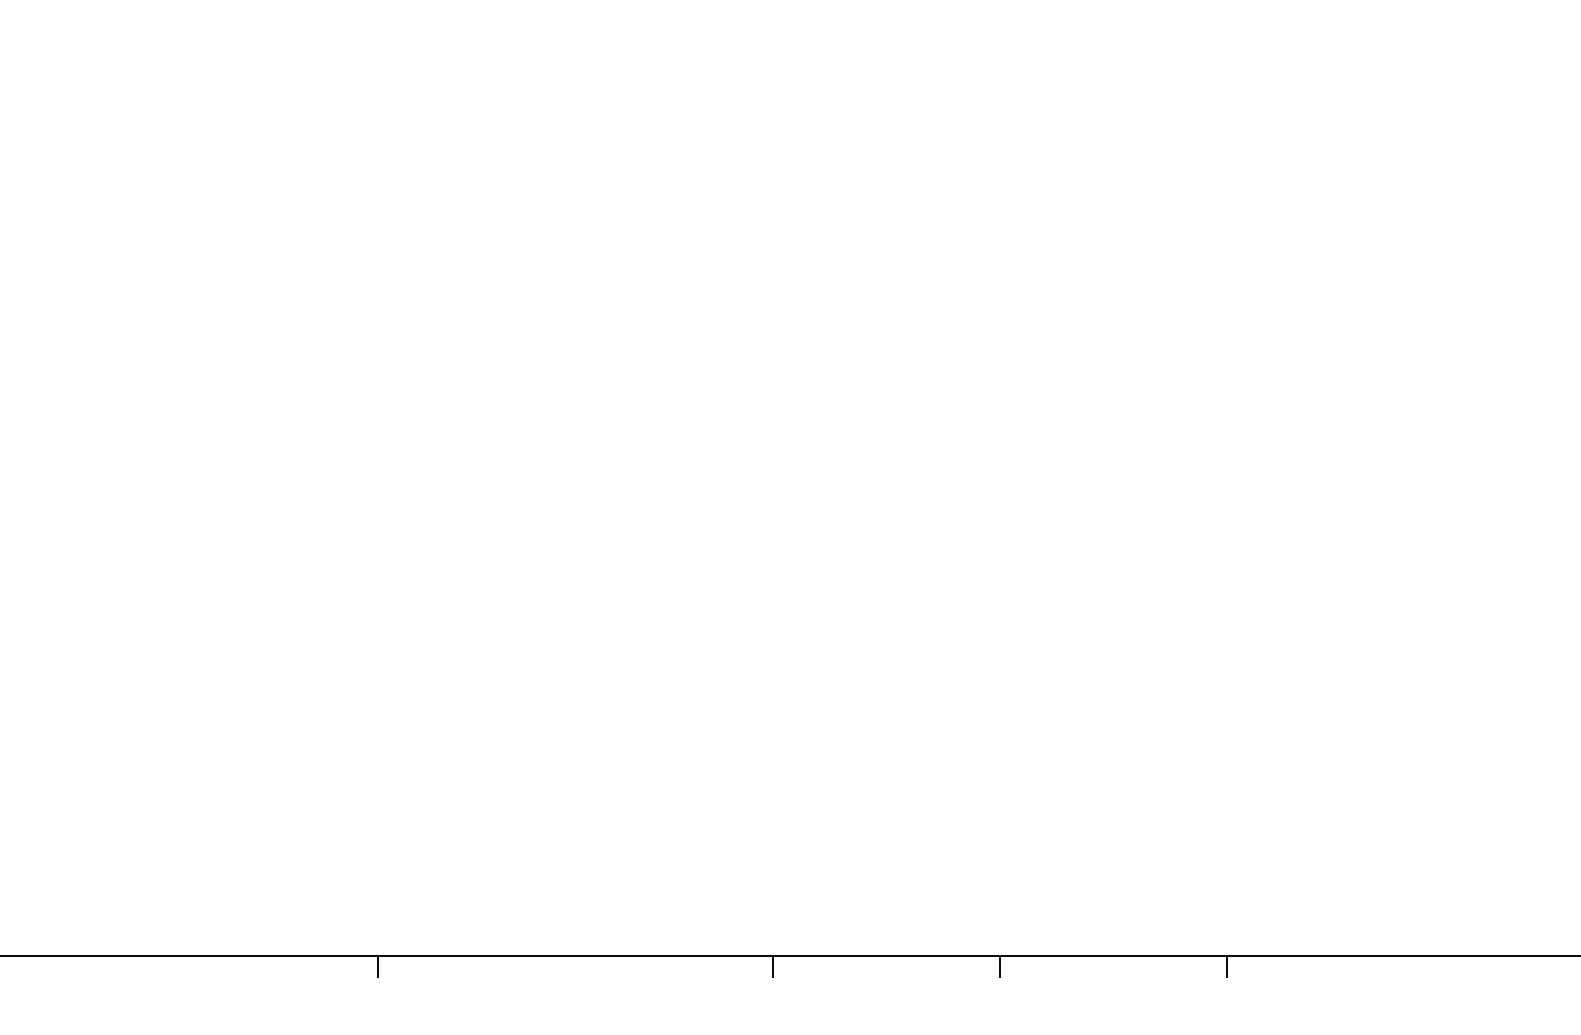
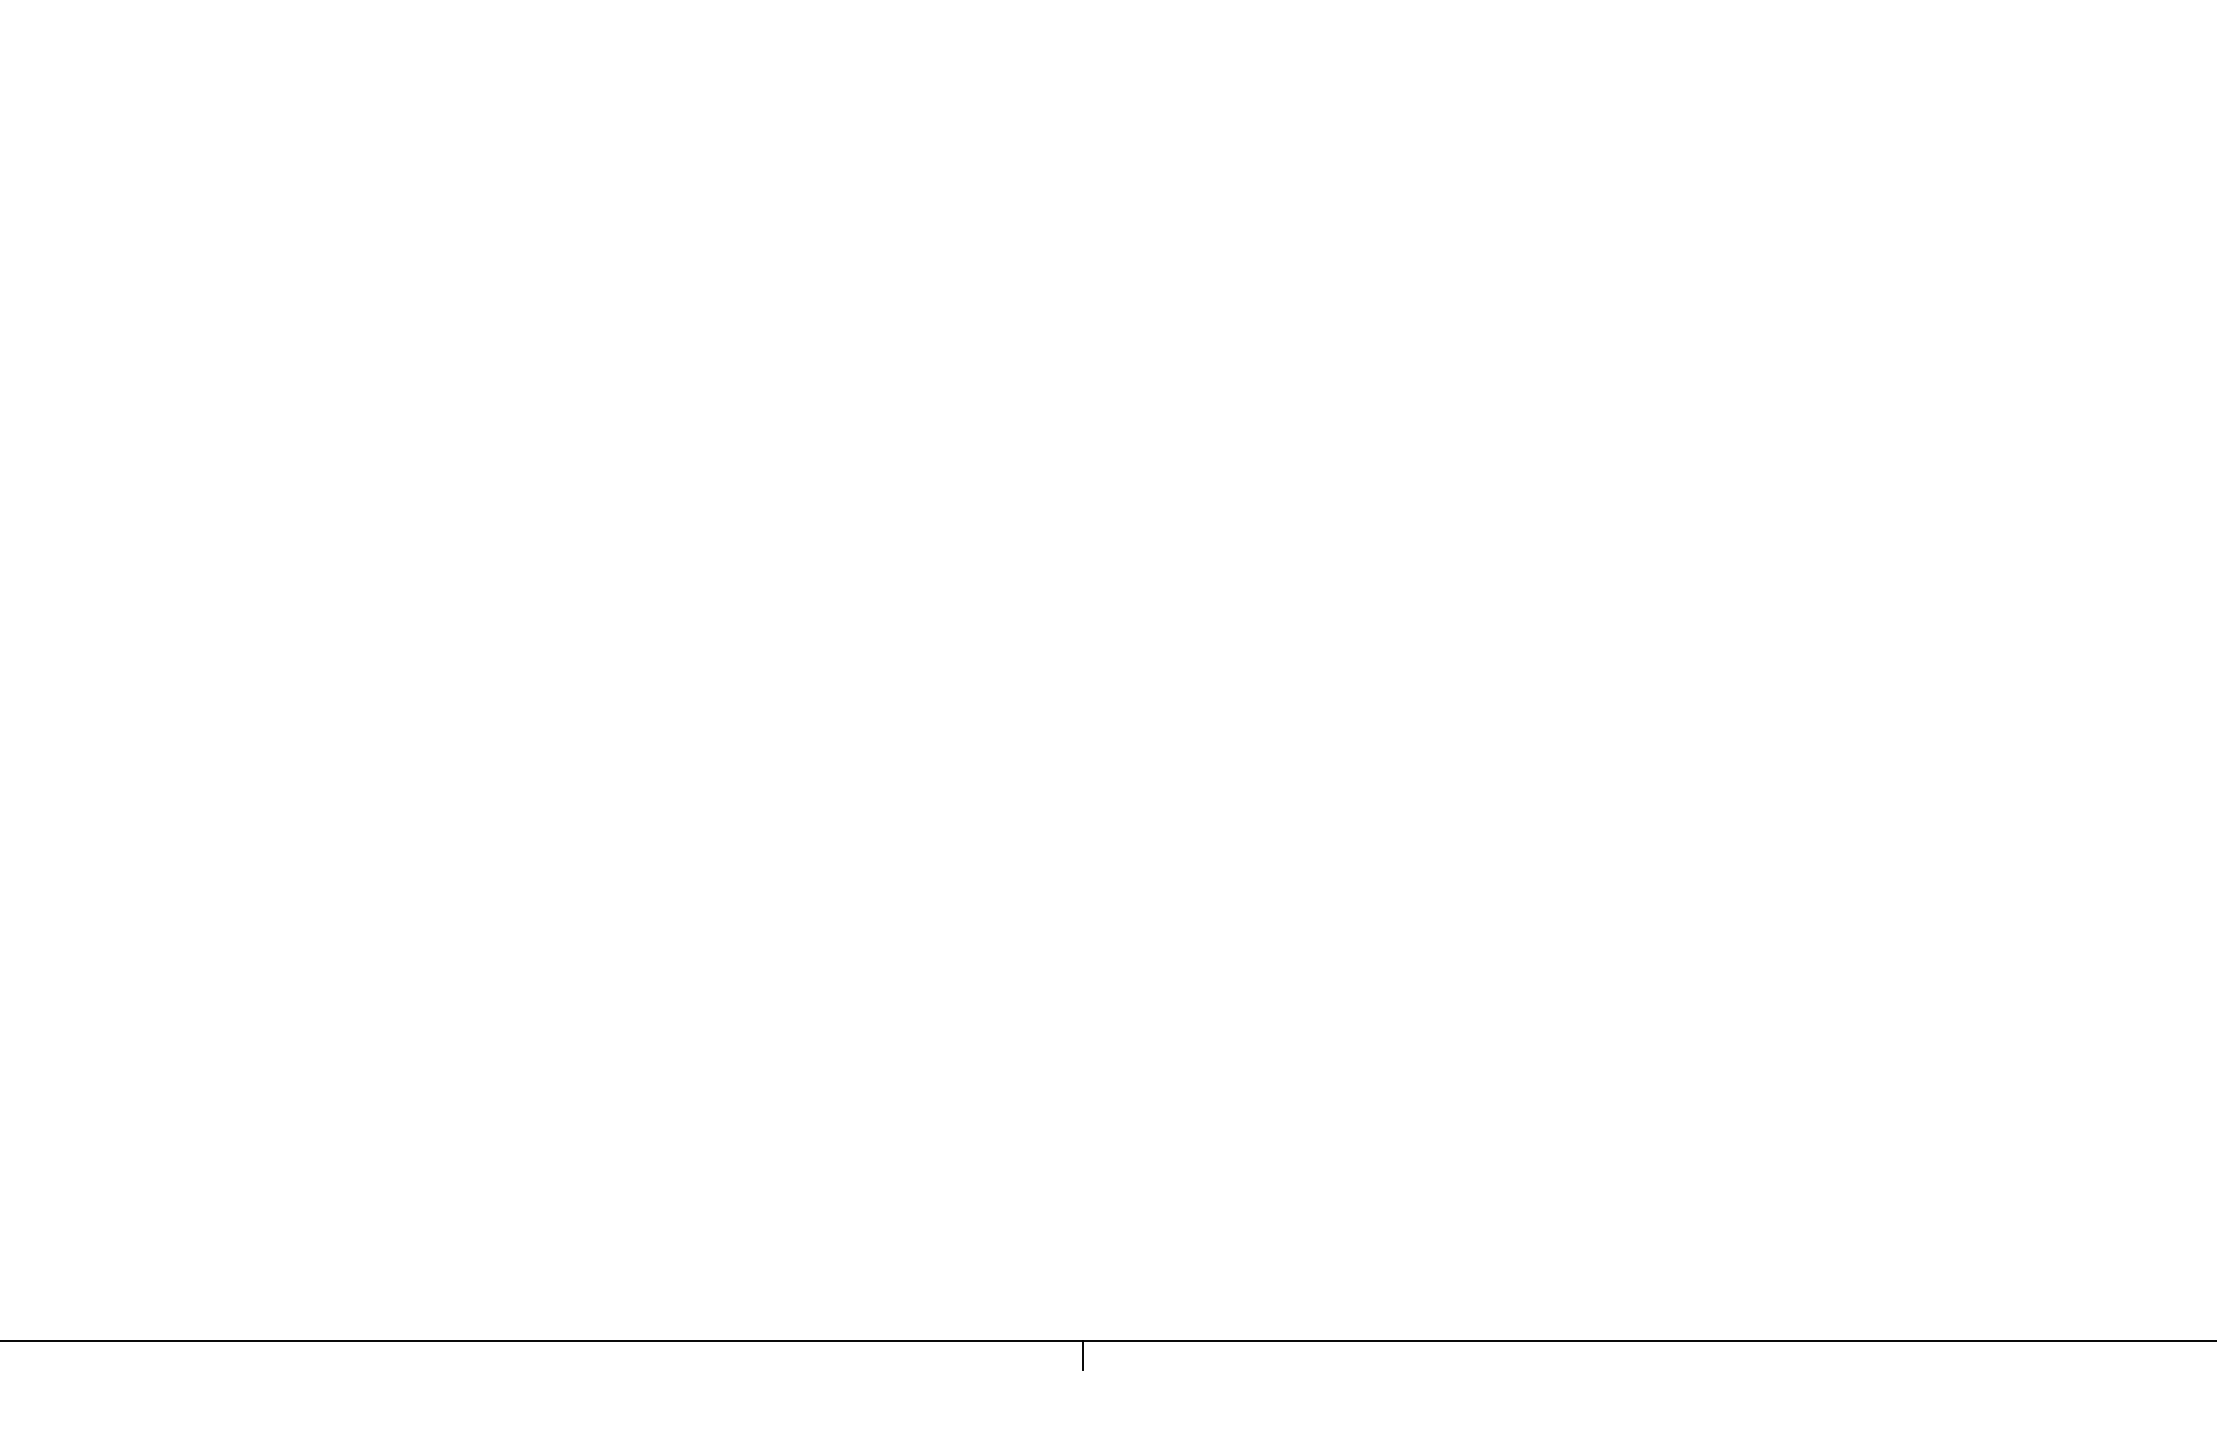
line: (378, 966) -> (530, 1354), removed
line: (999, 966) -> (1401, 1354), removed
line: (1226, 966) -> (1720, 1354), removed

